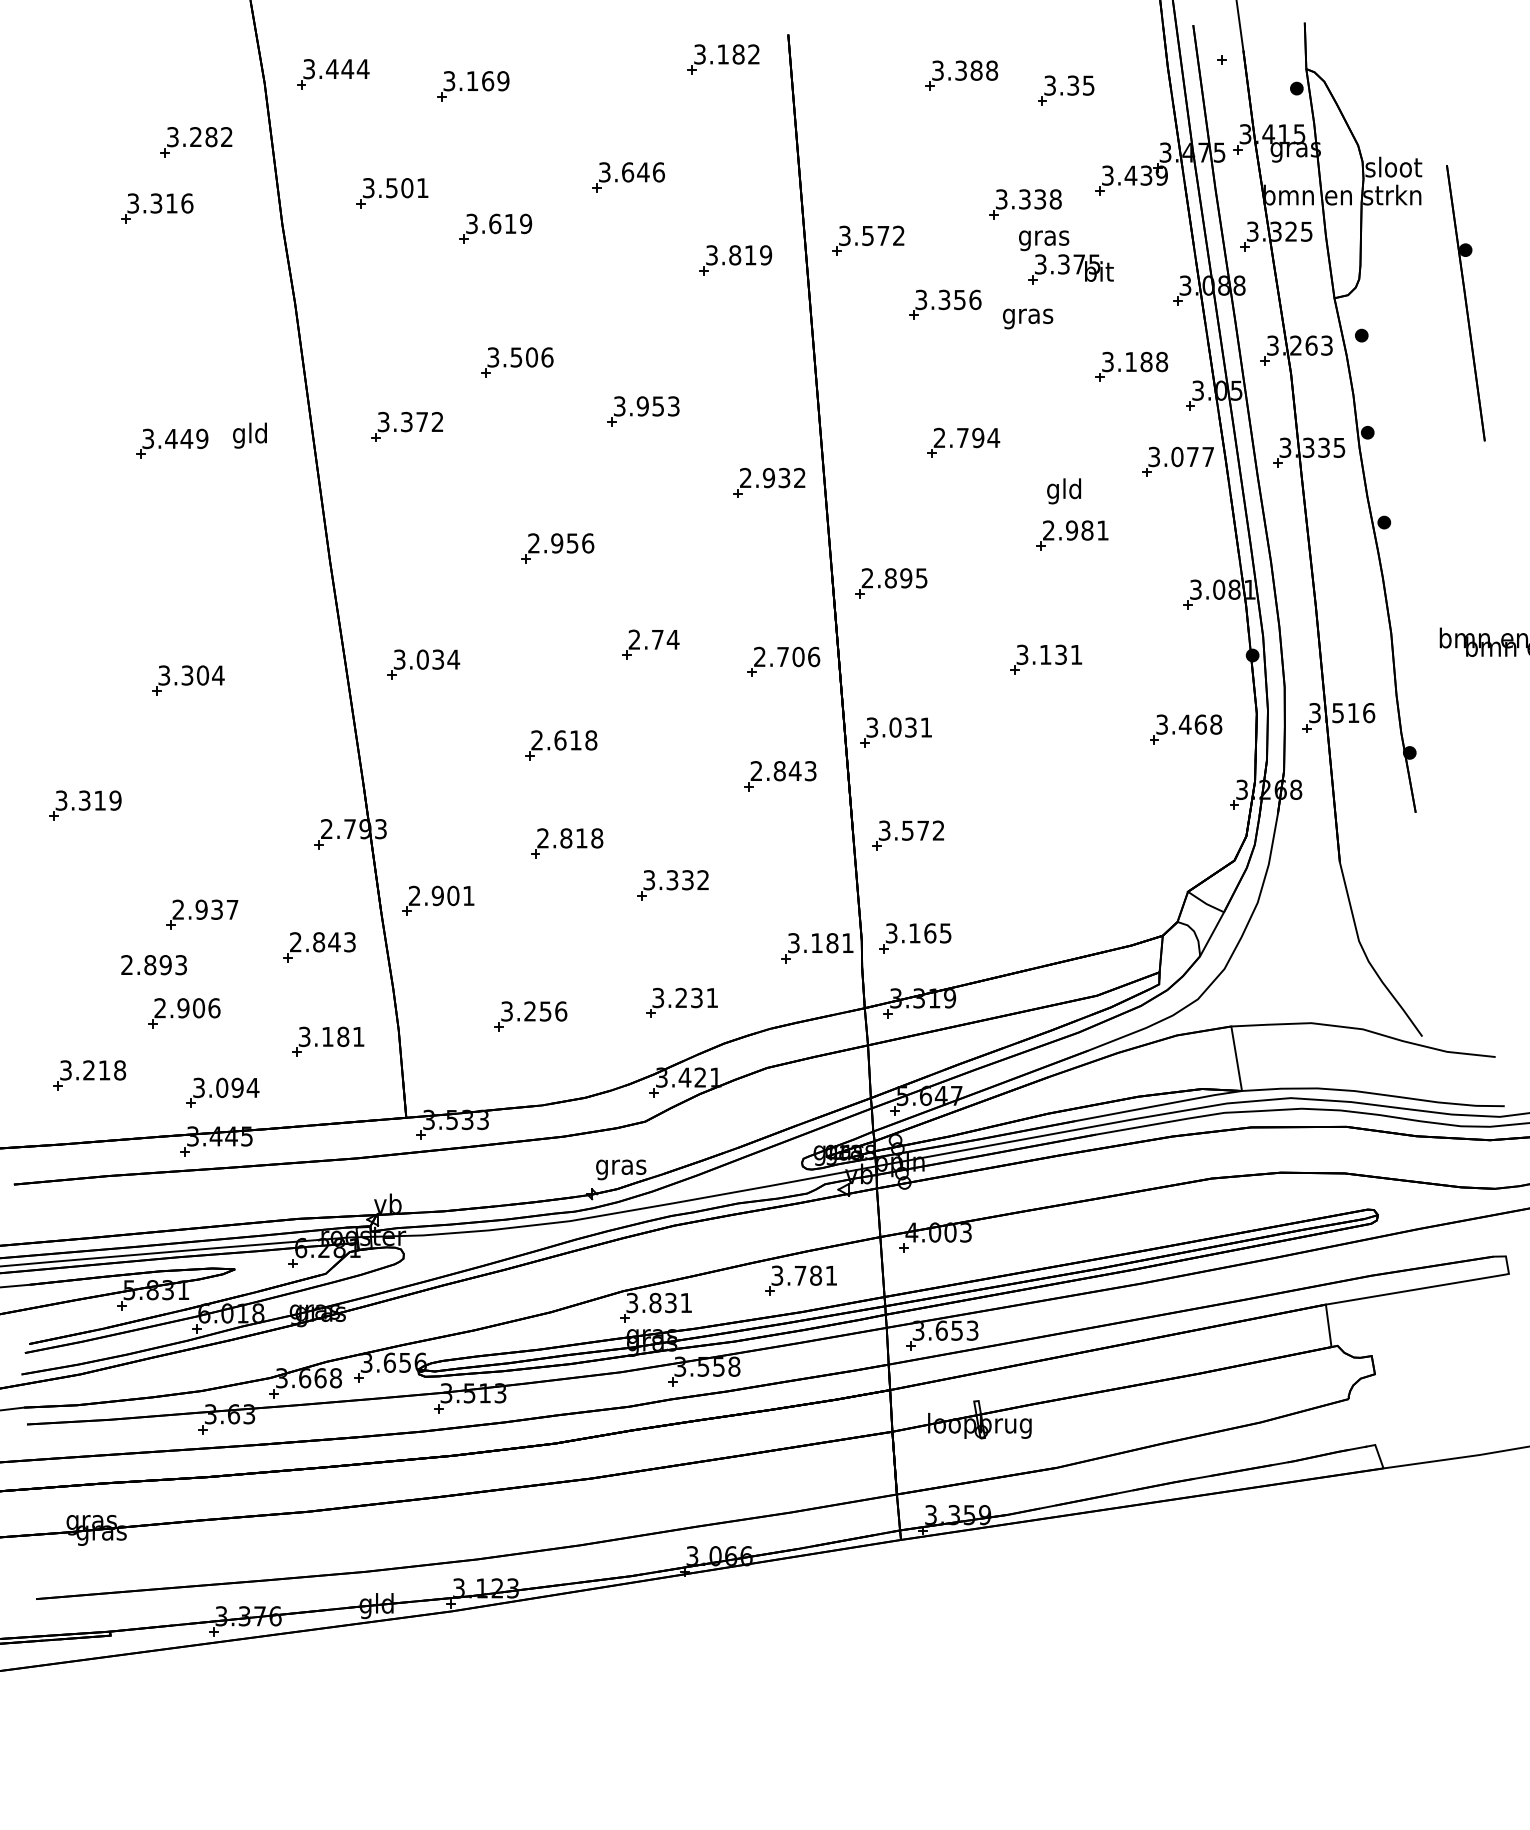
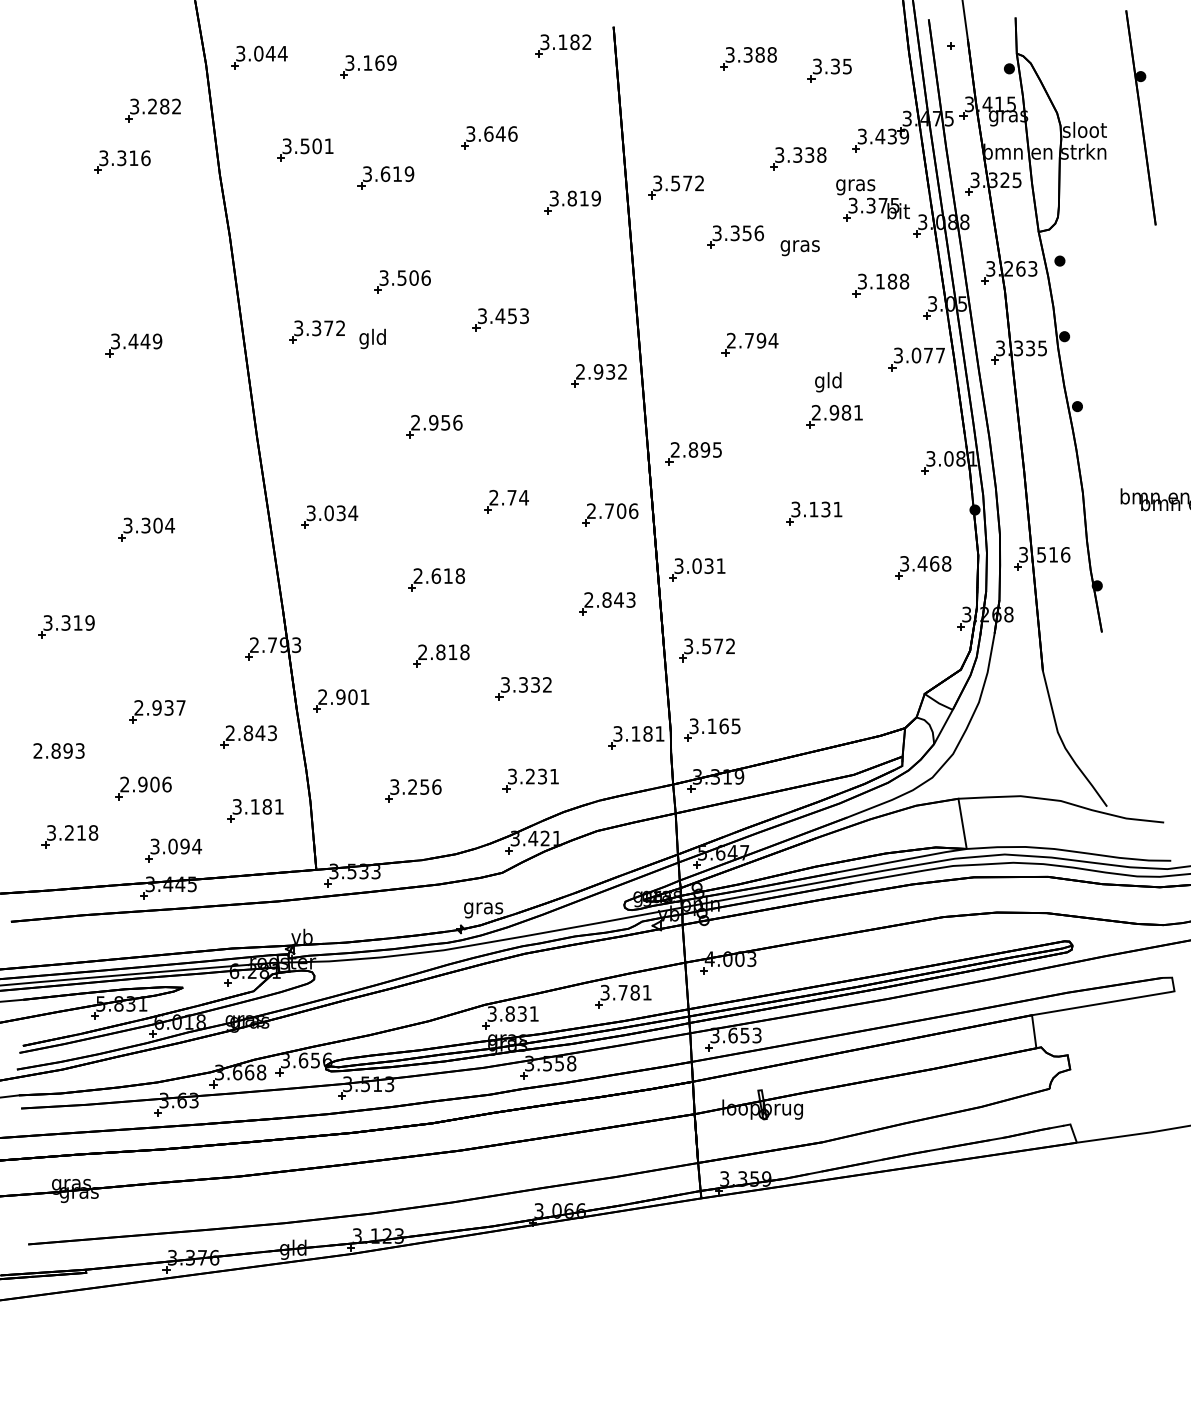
text: (331, 68) -> (258, 53), 3.444 -> 3.044
part: (1065, 257) -> (872, 200), moved
part: (1465, 302) -> (1140, 117), moved
text: (642, 406) -> (500, 316), 3.953 -> 3.453
text: (249, 435) -> (372, 338), moved
text: (153, 964) -> (58, 750), moved

